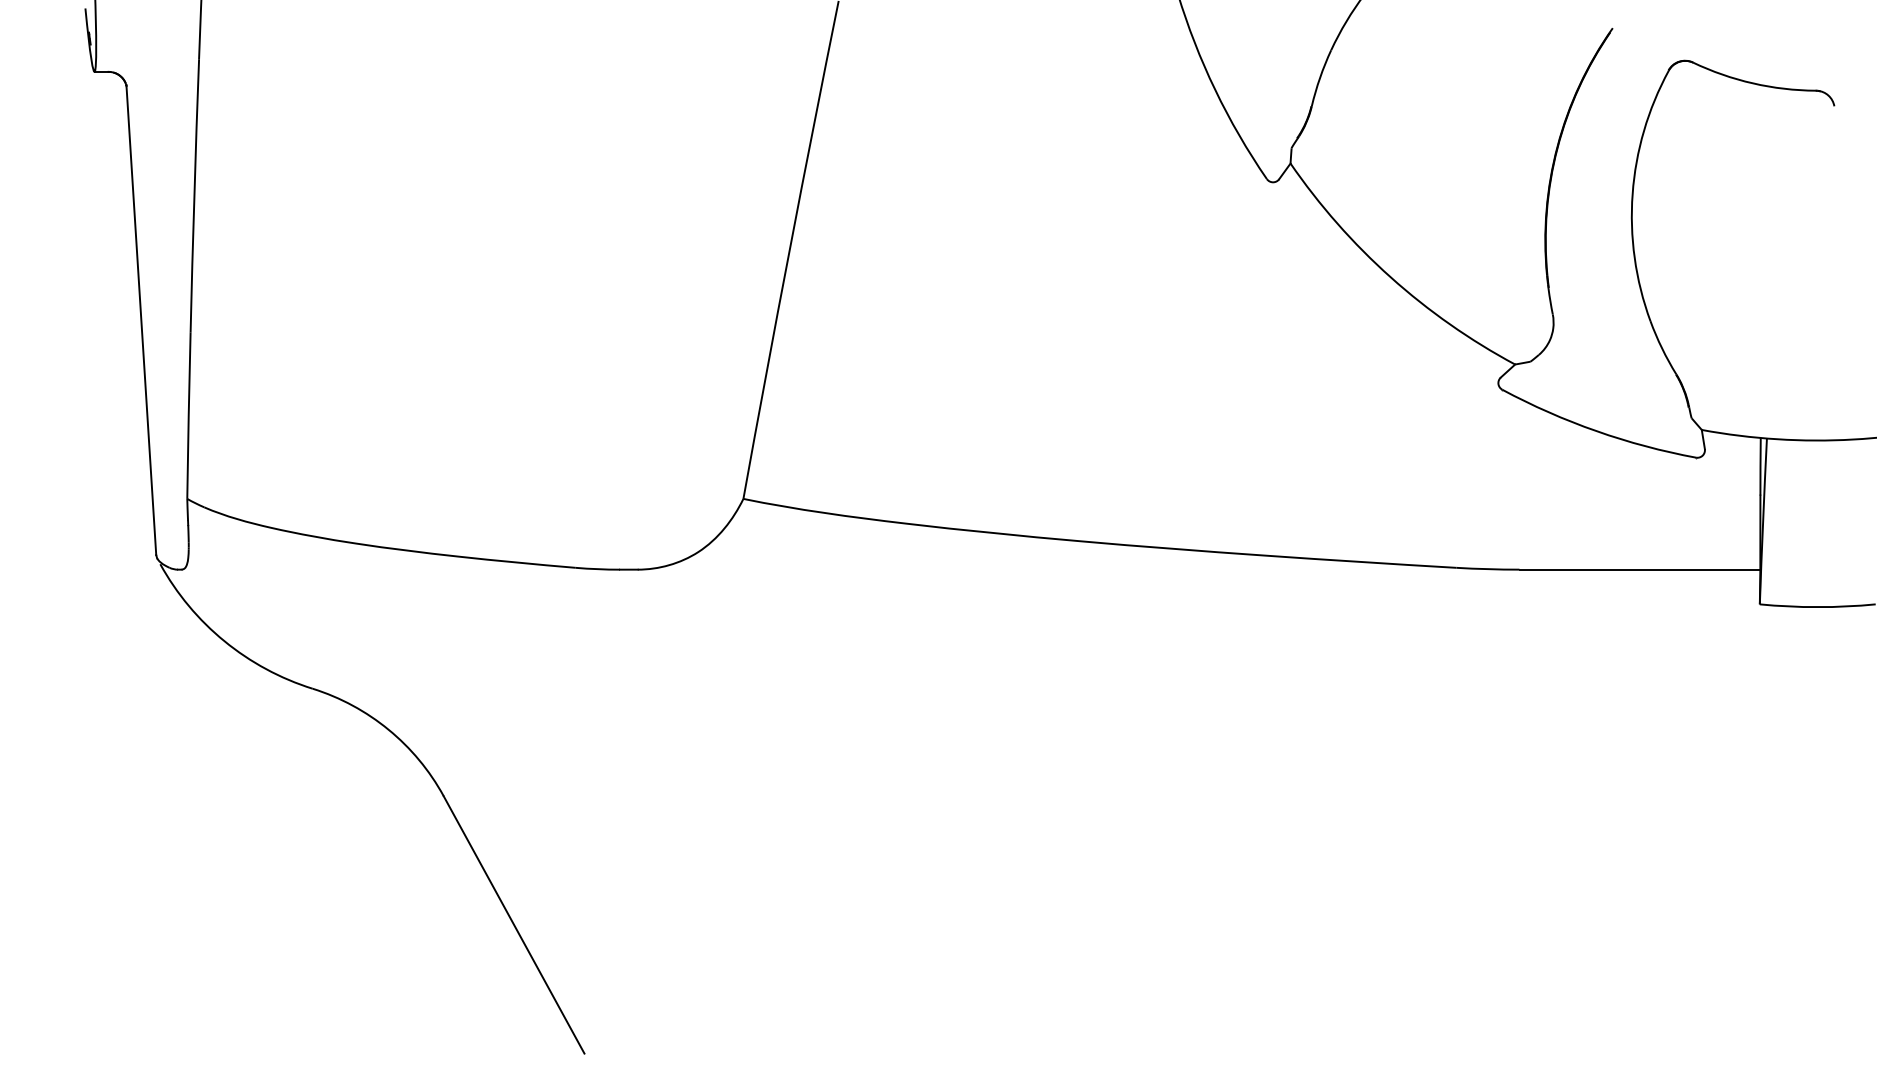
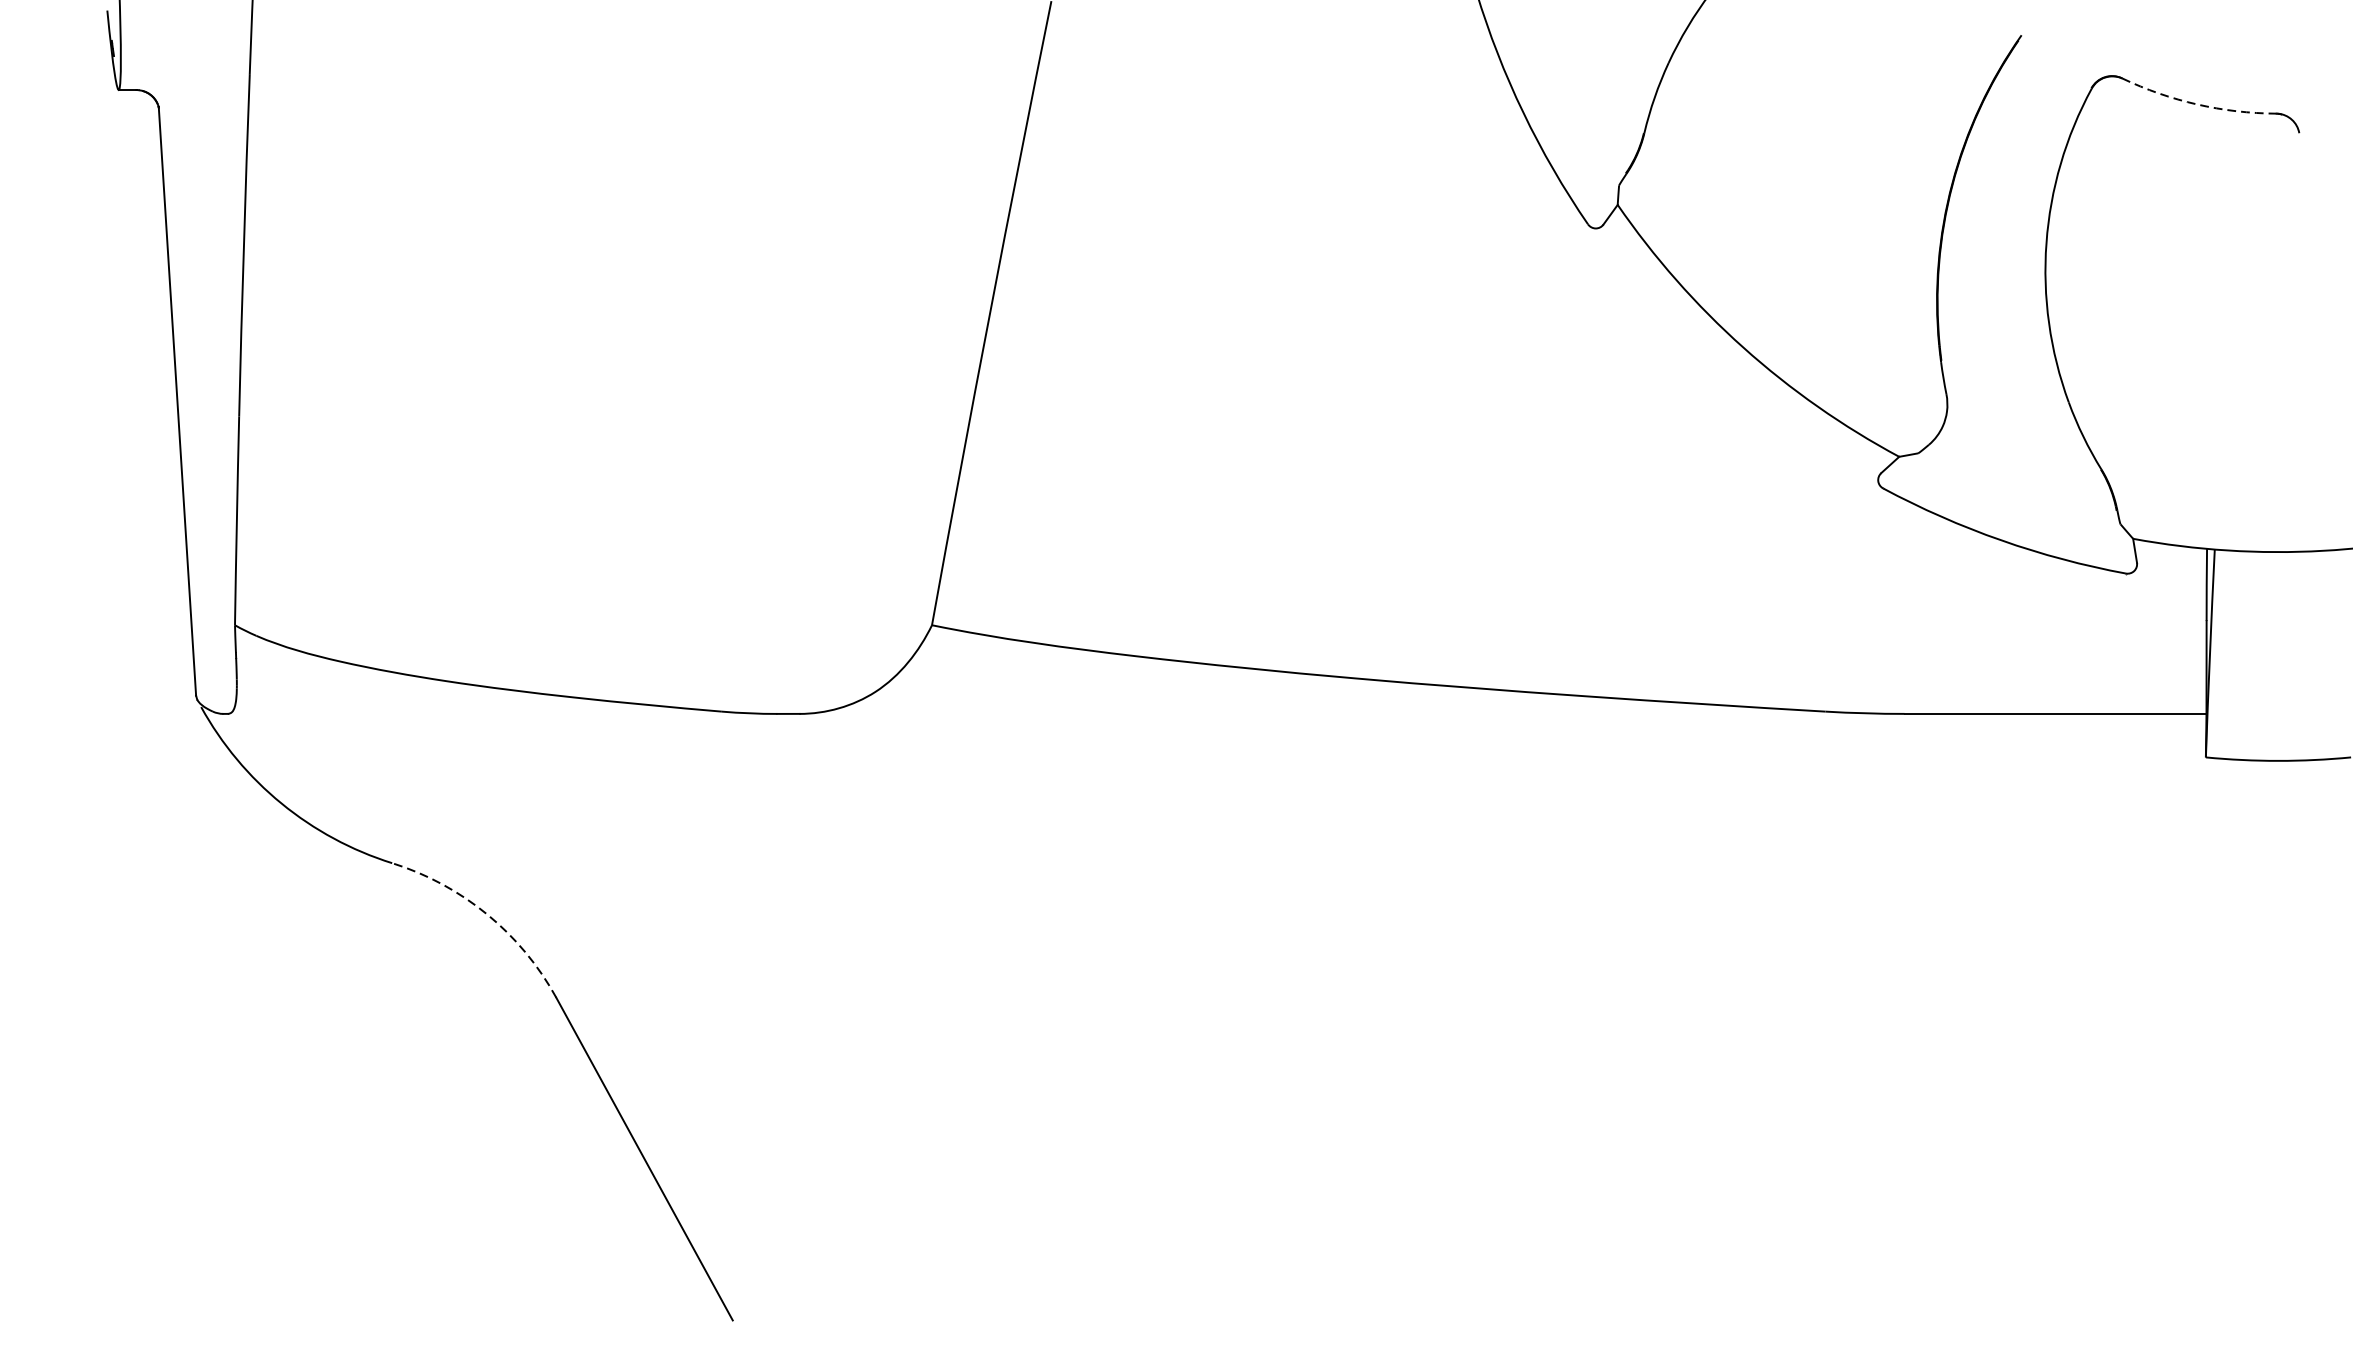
arc: (1752, 83) -> (2196, 104), solid -> dashed
arc: (388, 729) -> (487, 914), solid -> dashed

